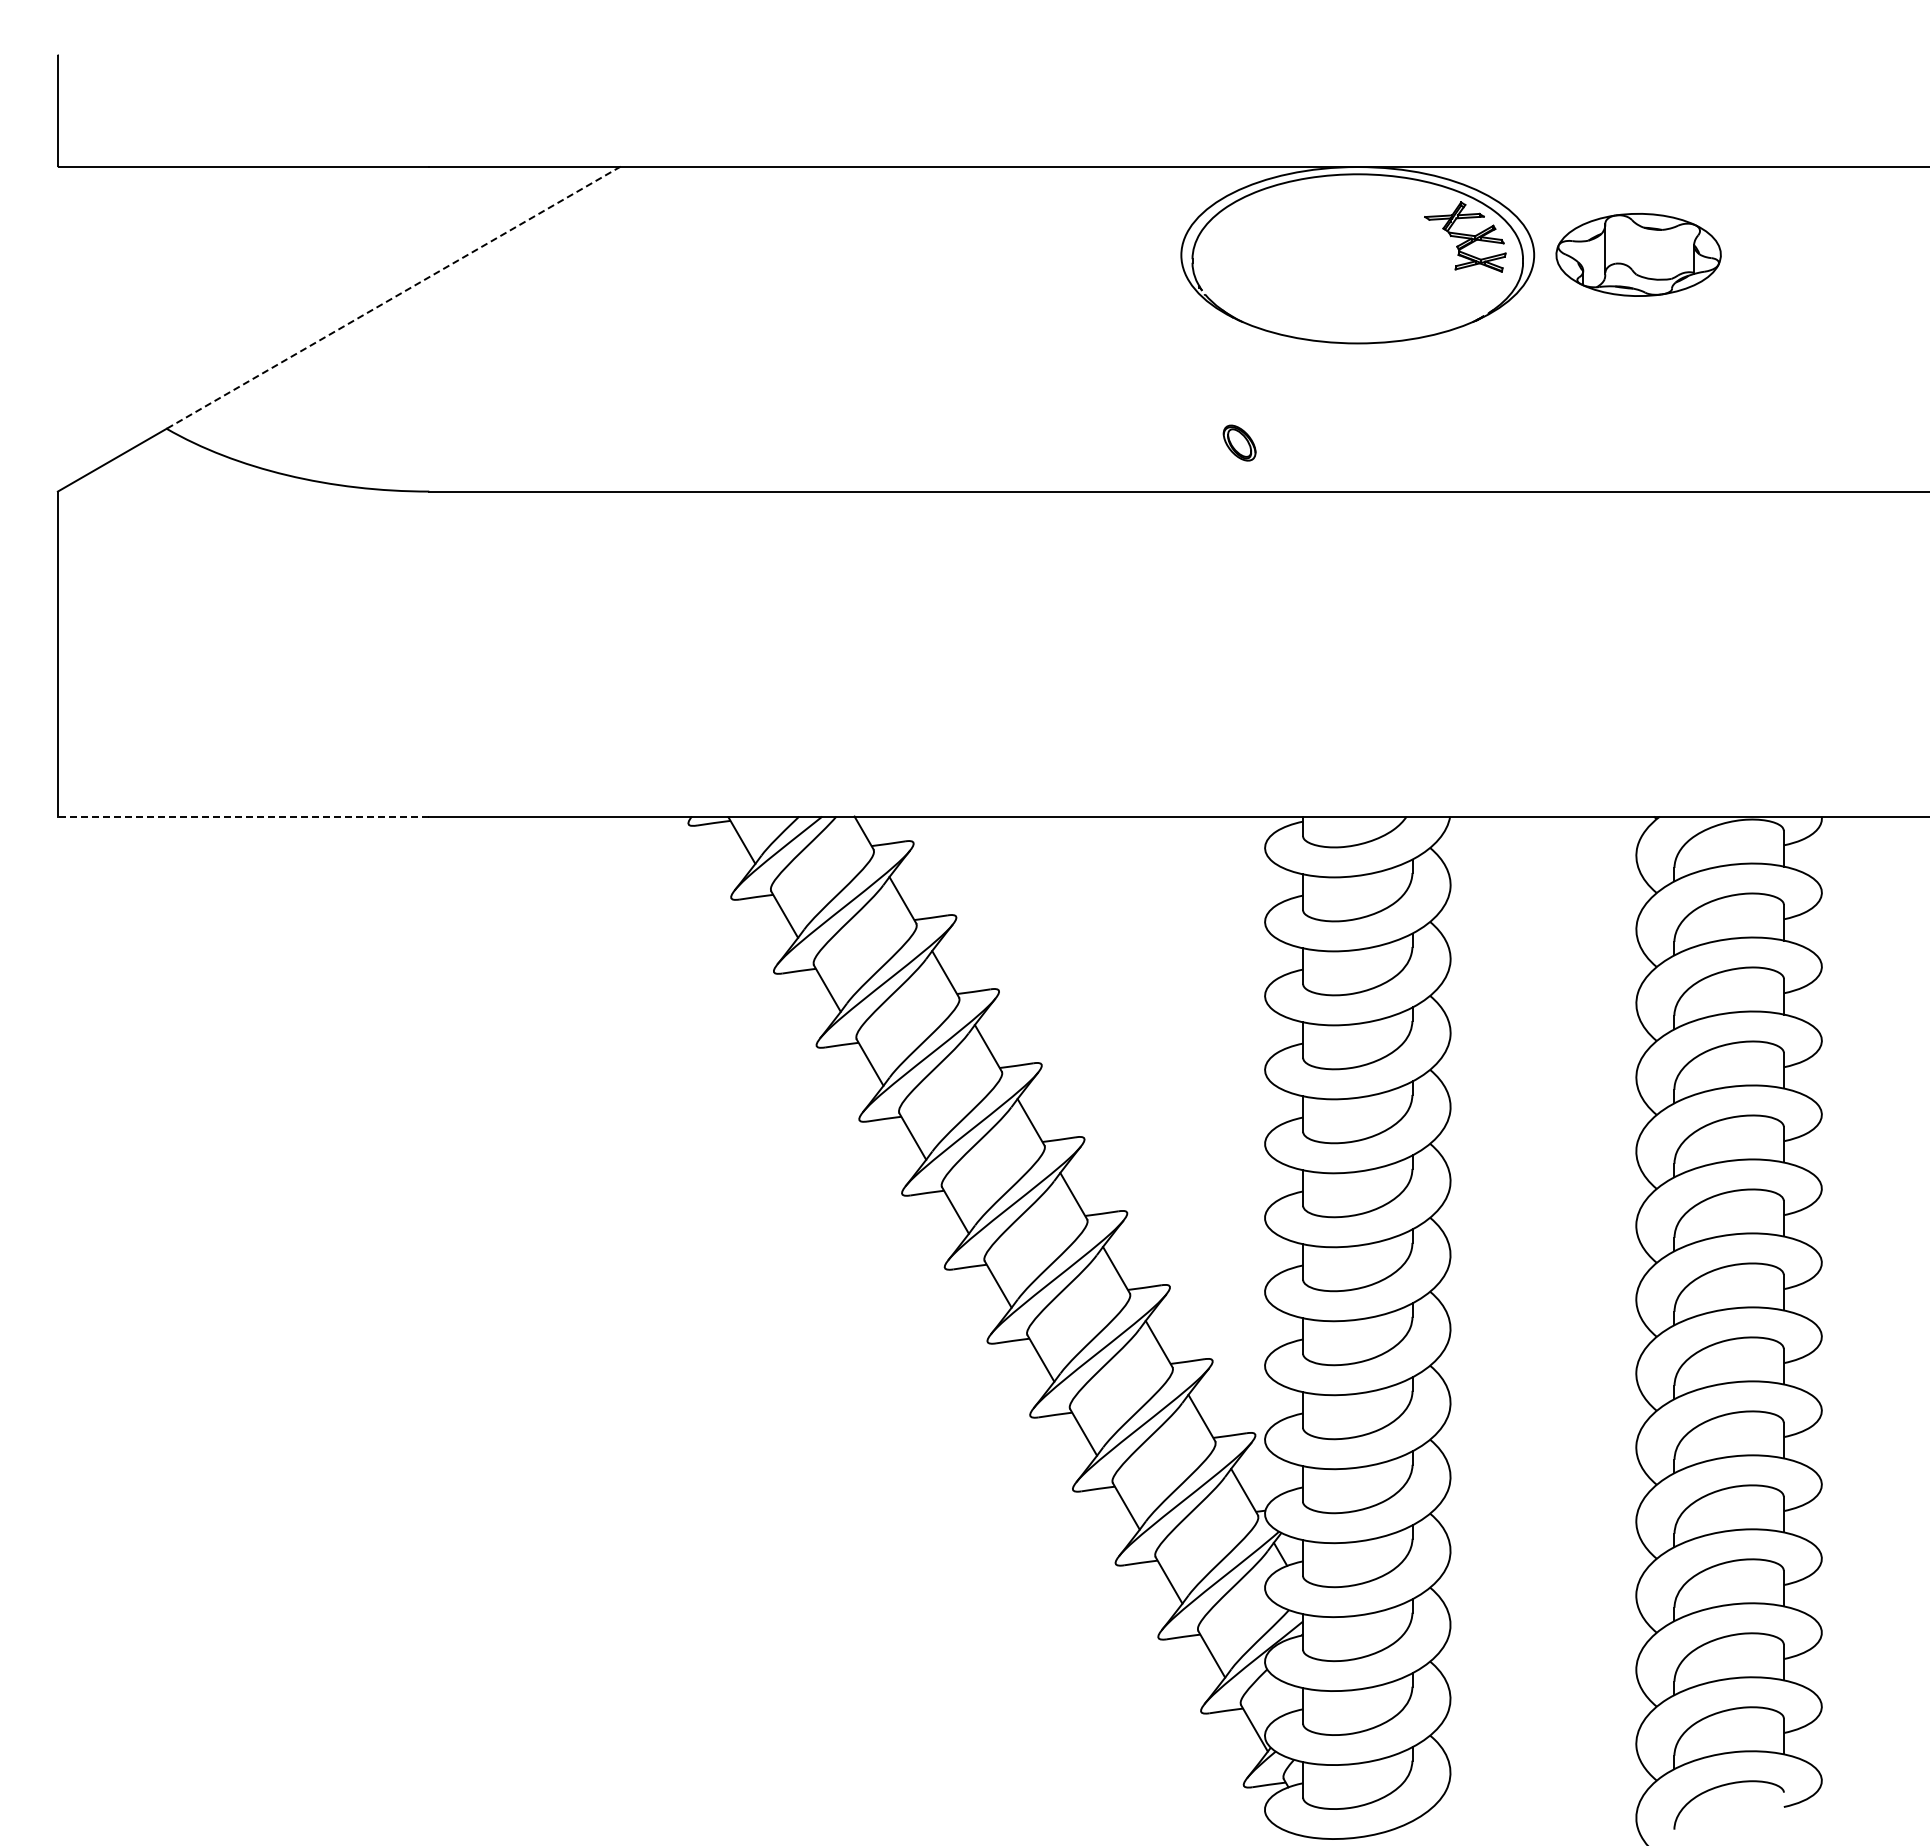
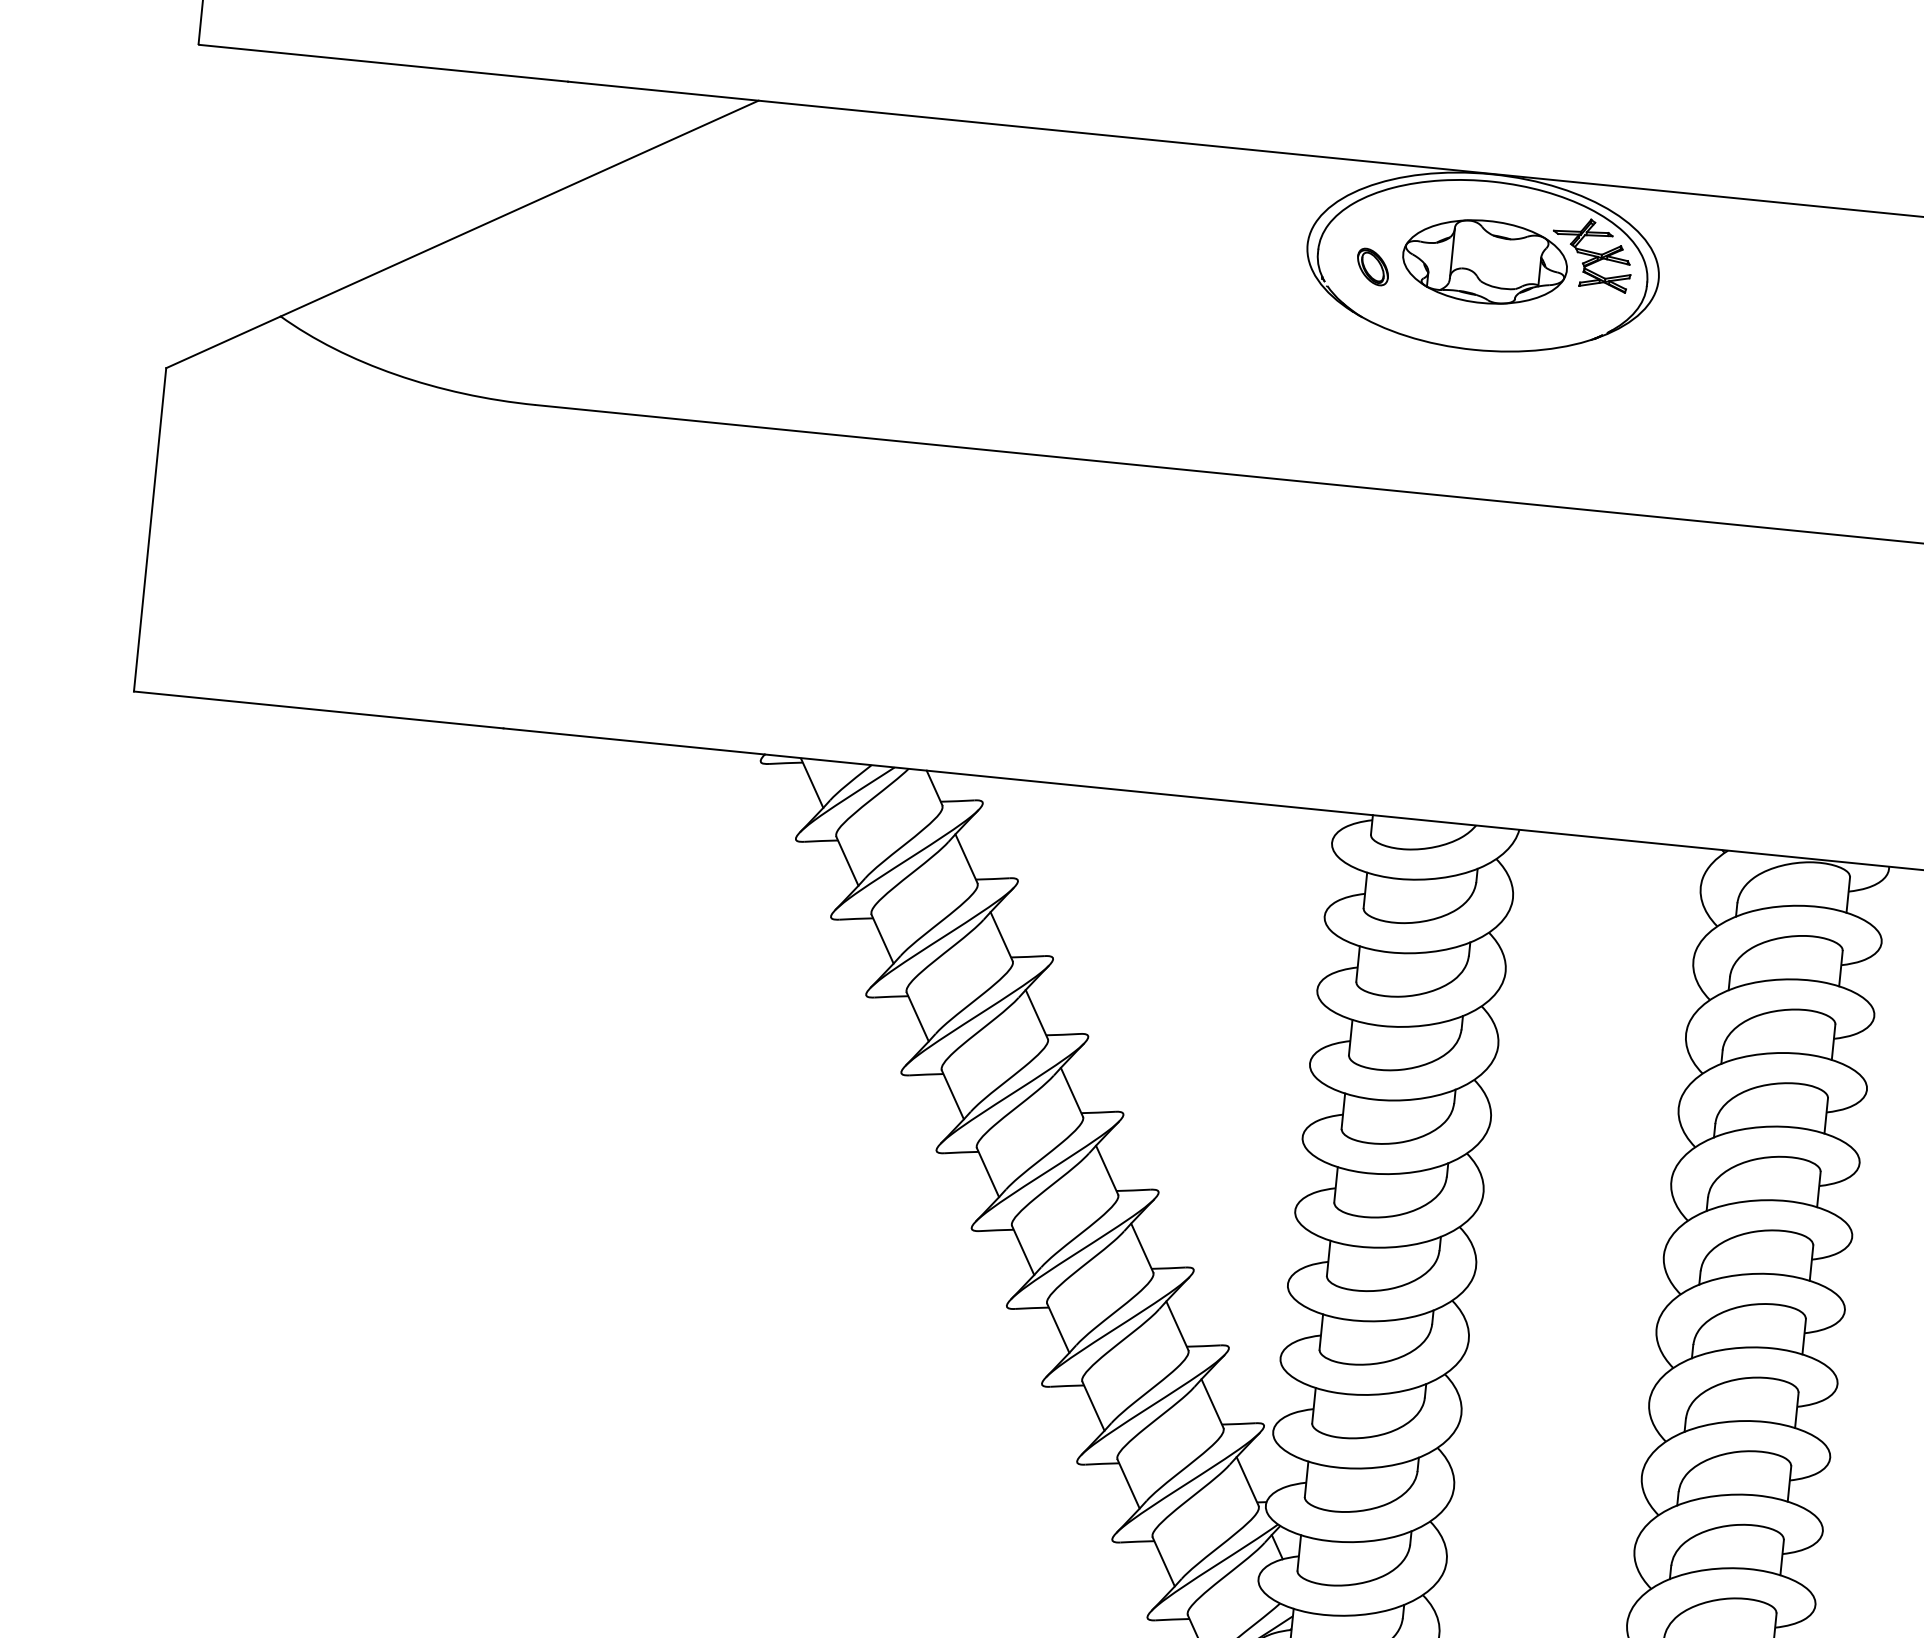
part: (1638, 254) -> (1484, 261), moved
line: (393, 297) -> (519, 208), dashed -> solid
part: (1239, 442) -> (1372, 266), moved
line: (243, 816) -> (318, 709), dashed -> solid

